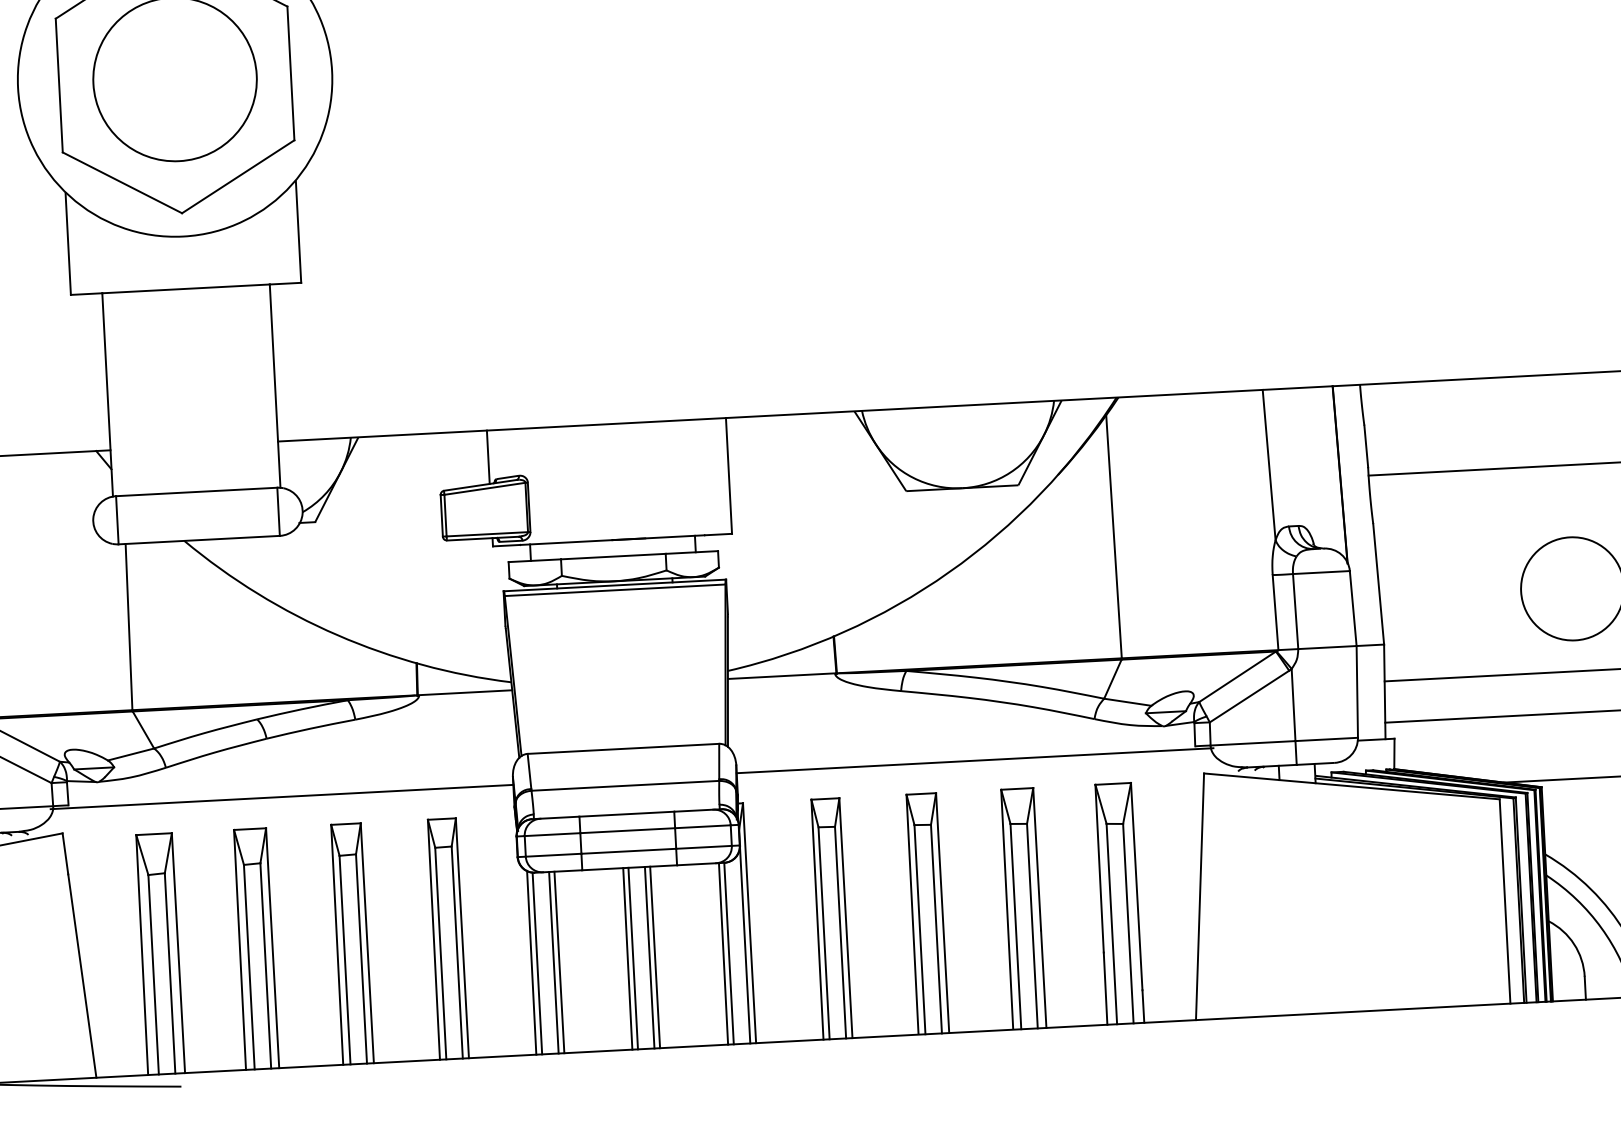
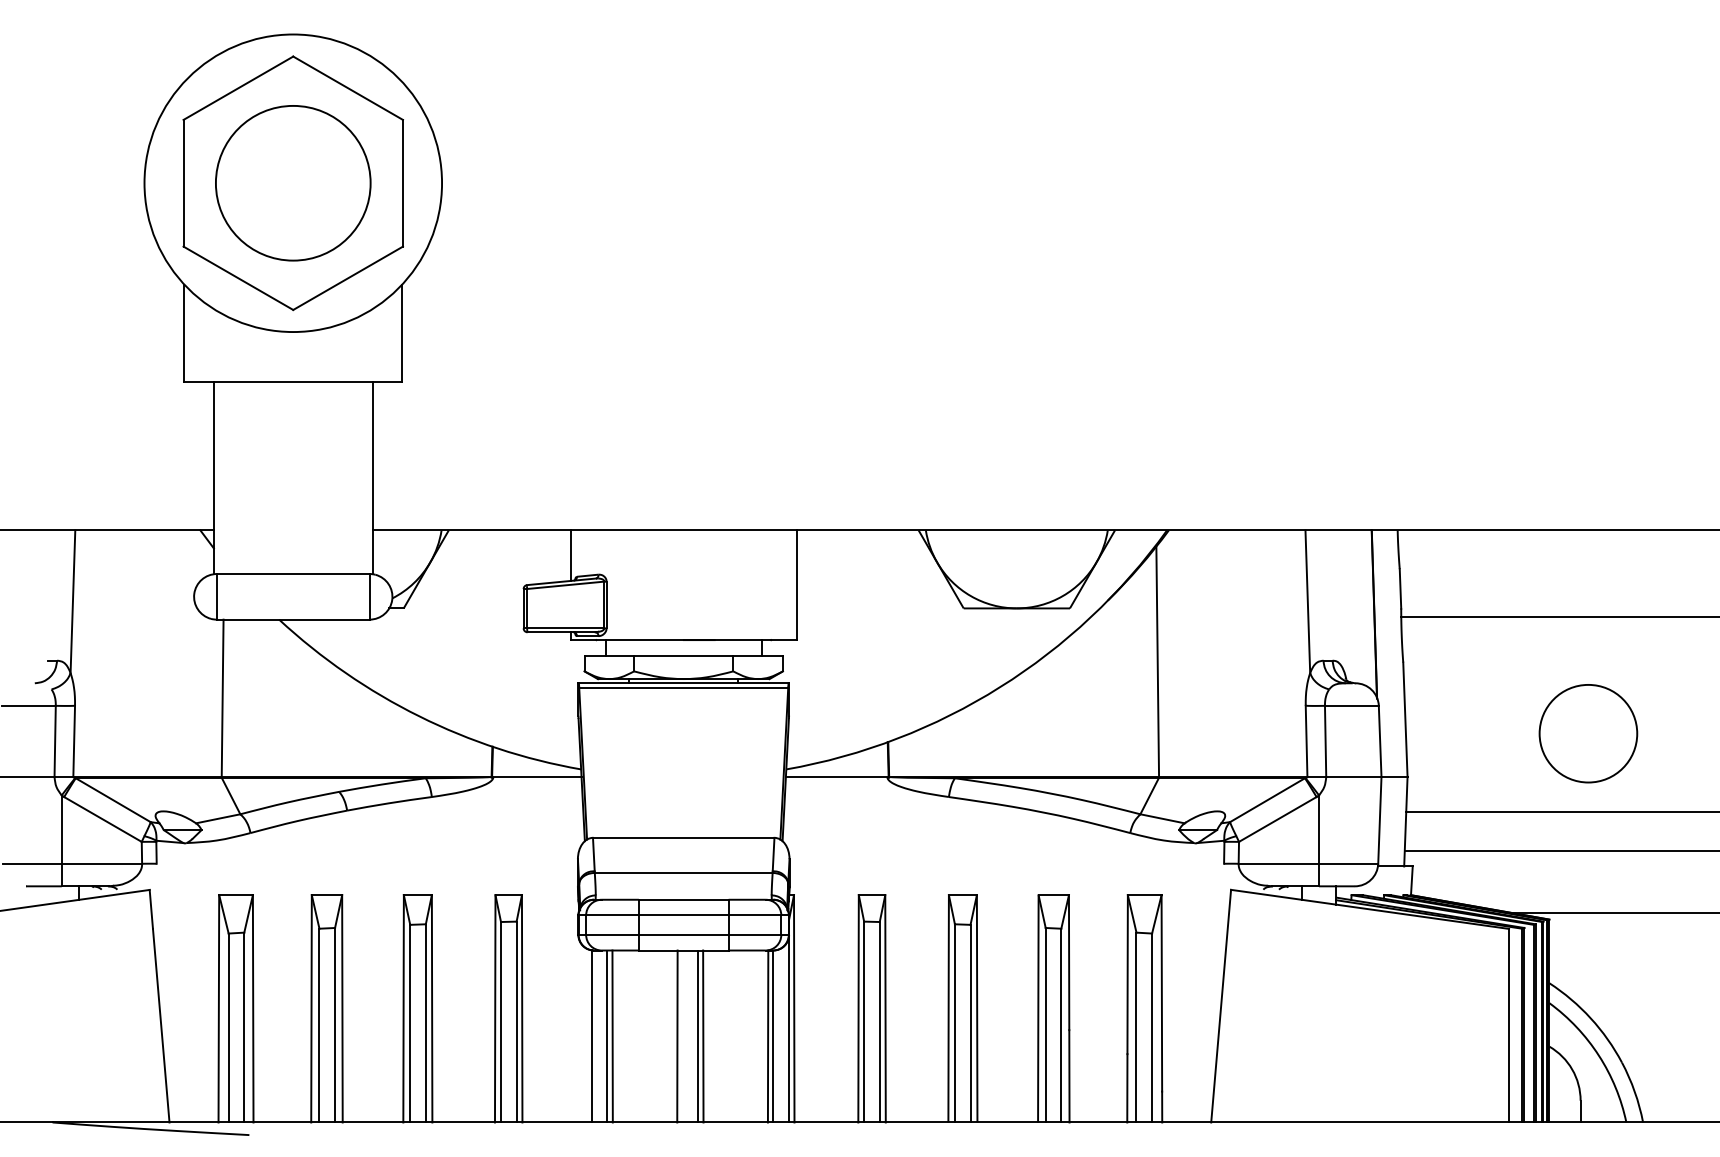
line: (975, 760) -> (1015, 866), removed
line: (281, 797) -> (358, 866), removed
line: (633, 958) -> (682, 1036), removed
line: (531, 962) -> (586, 1035), removed

